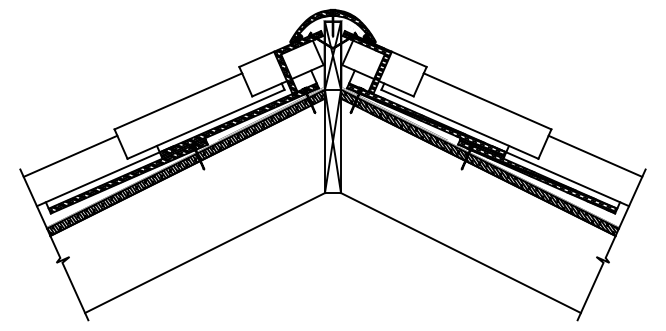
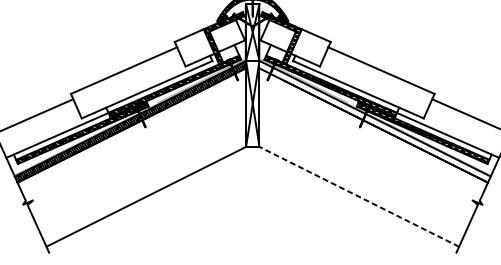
hatch: (479, 163) -> (374, 122), removed
line: (460, 252) -> (358, 196), solid -> dashed

